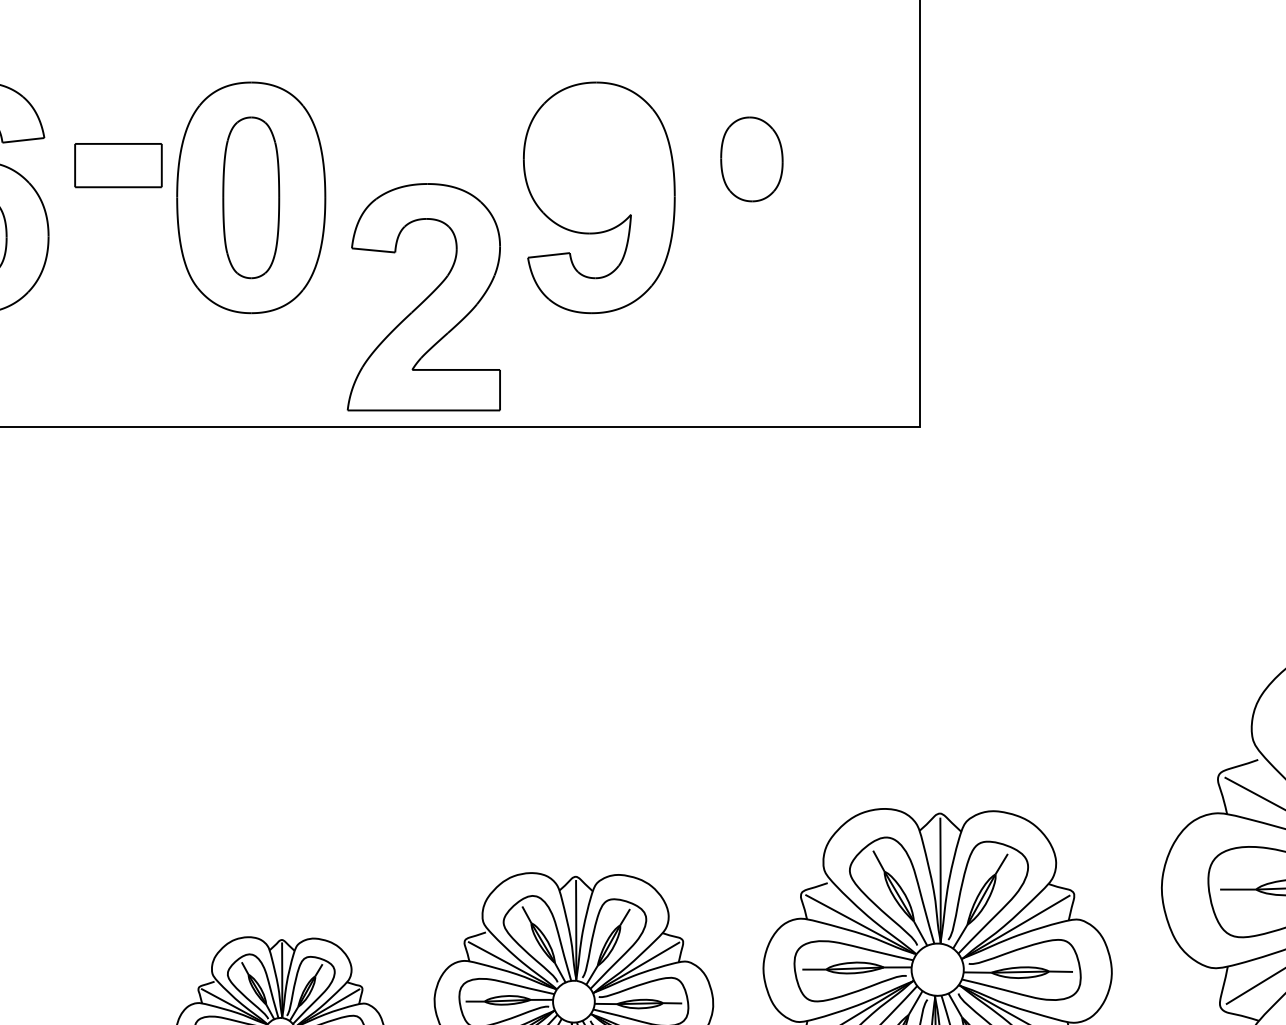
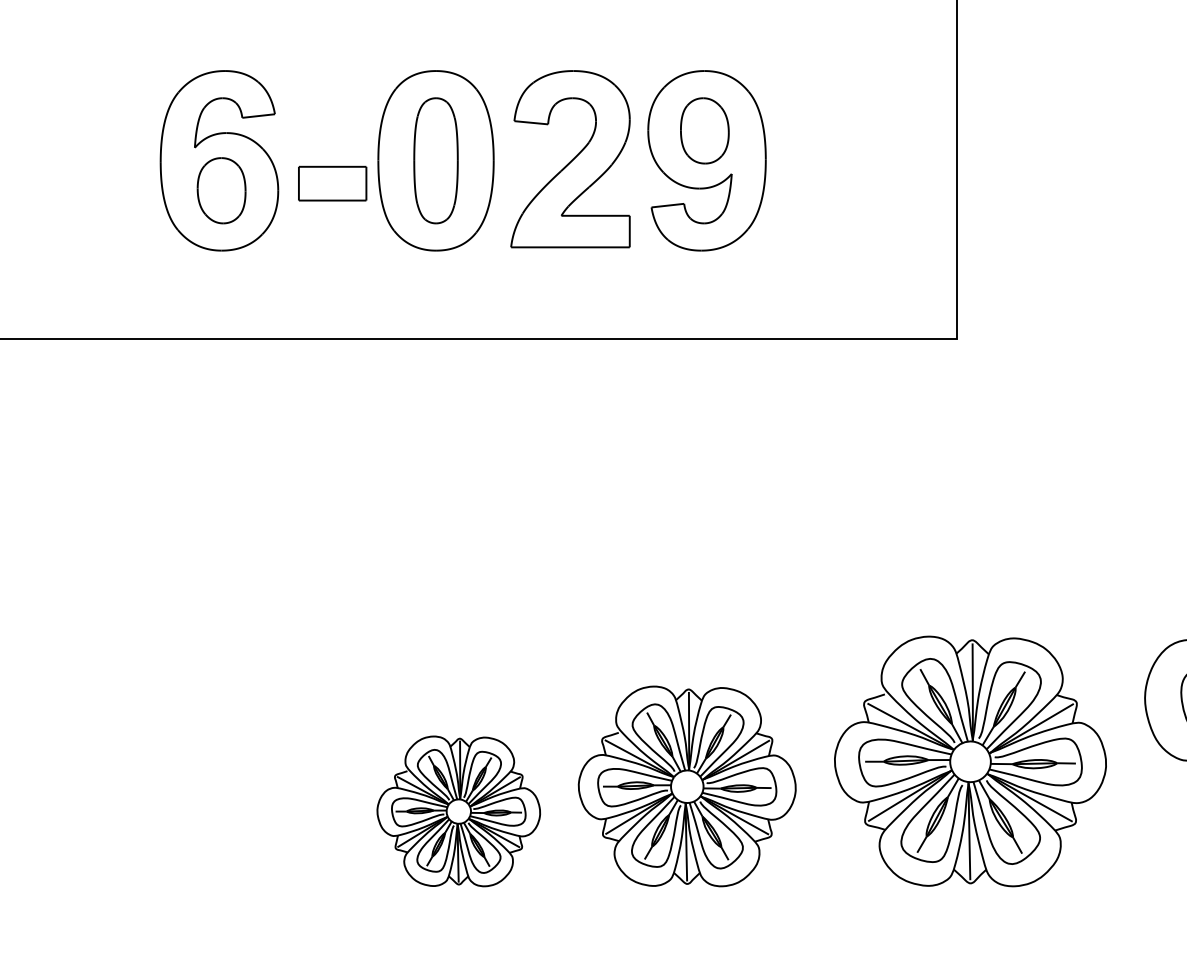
part: (751, 158) -> (704, 130), moved
part: (118, 165) -> (332, 183), moved
part: (423, 297) -> (570, 159), moved

